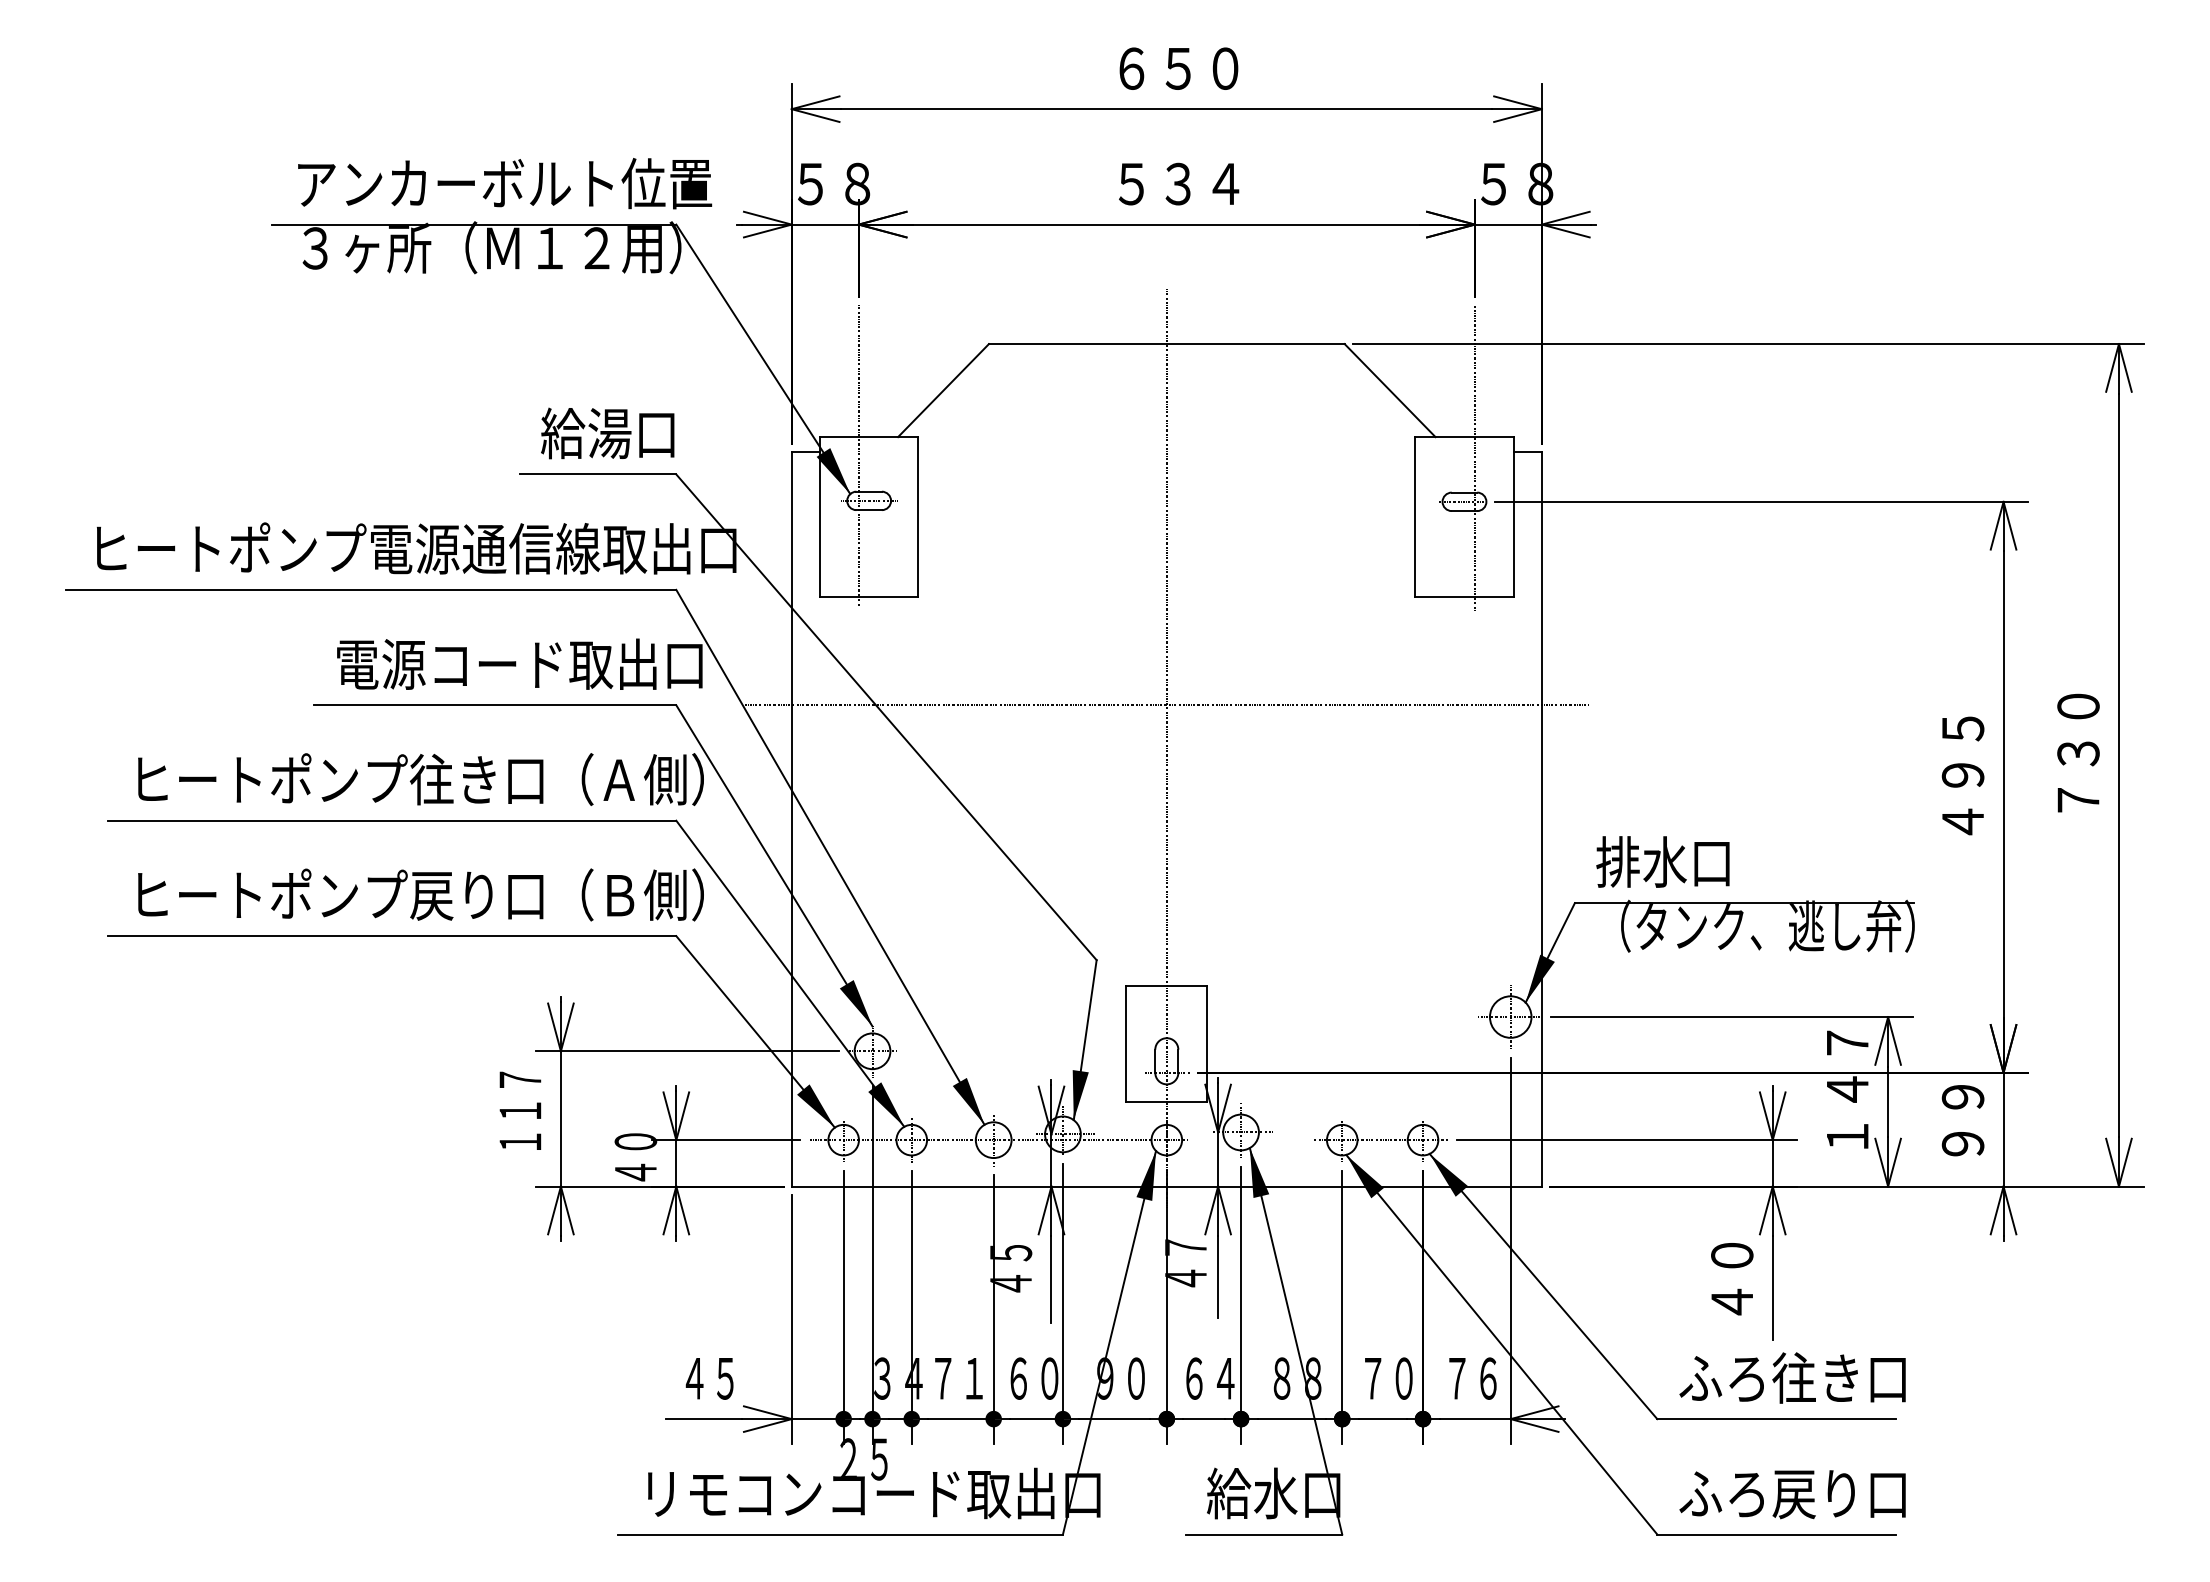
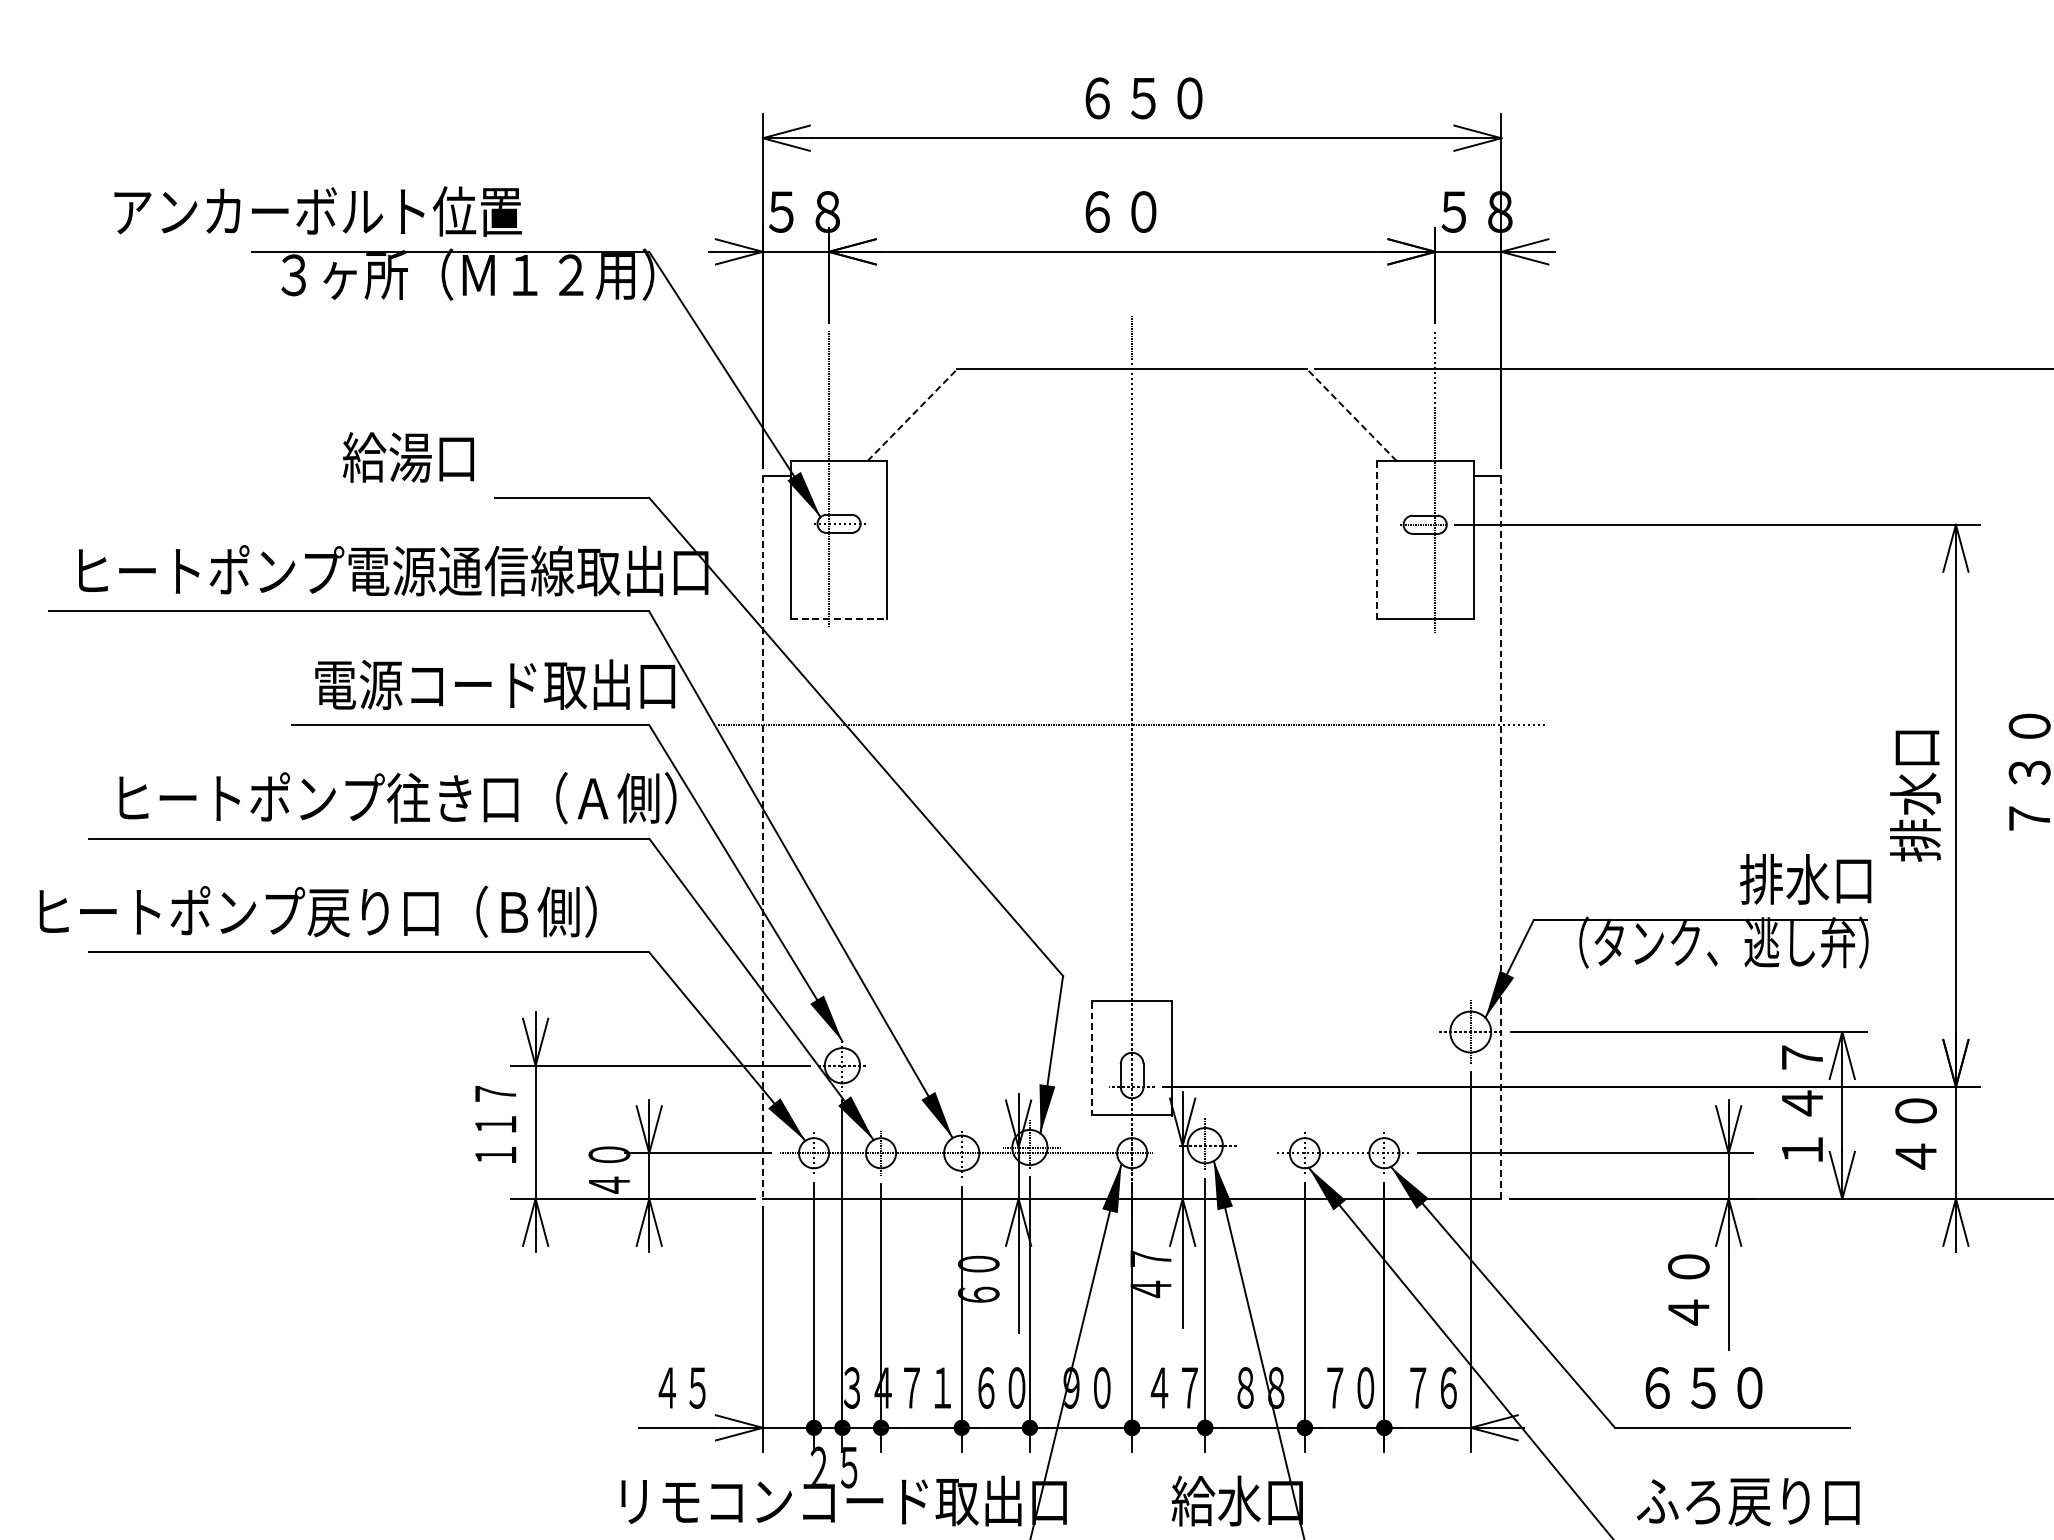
text: (505, 183) -> (318, 211), moved
text: (1179, 183) -> (1144, 211), ５３４ -> ６０
line: (943, 390) -> (912, 415), solid -> dashed
line: (1389, 390) -> (1351, 415), solid -> dashed
text: (607, 433) -> (408, 457), moved
line: (1415, 517) -> (1376, 540), solid -> dashed
line: (869, 597) -> (839, 618), solid -> dashed
text: (1962, 777) -> (1915, 796), ４９５ -> 排水口
line: (1541, 818) -> (1501, 836), solid -> dashed
line: (791, 819) -> (762, 837), solid -> dashed
text: (1662, 861) -> (1805, 878), moved
text: (420, 894) -> (317, 911), moved
line: (1126, 1044) -> (1092, 1059), solid -> dashed
text: (1962, 1120) -> (1915, 1133), ９９ -> ４０
text: (1010, 1268) -> (978, 1279), ４５ -> ６０
text: (1792, 1377) -> (1748, 1386), ふろ往き口 -> ６５０
text: (1209, 1378) -> (1174, 1387), ６４ -> ４７

